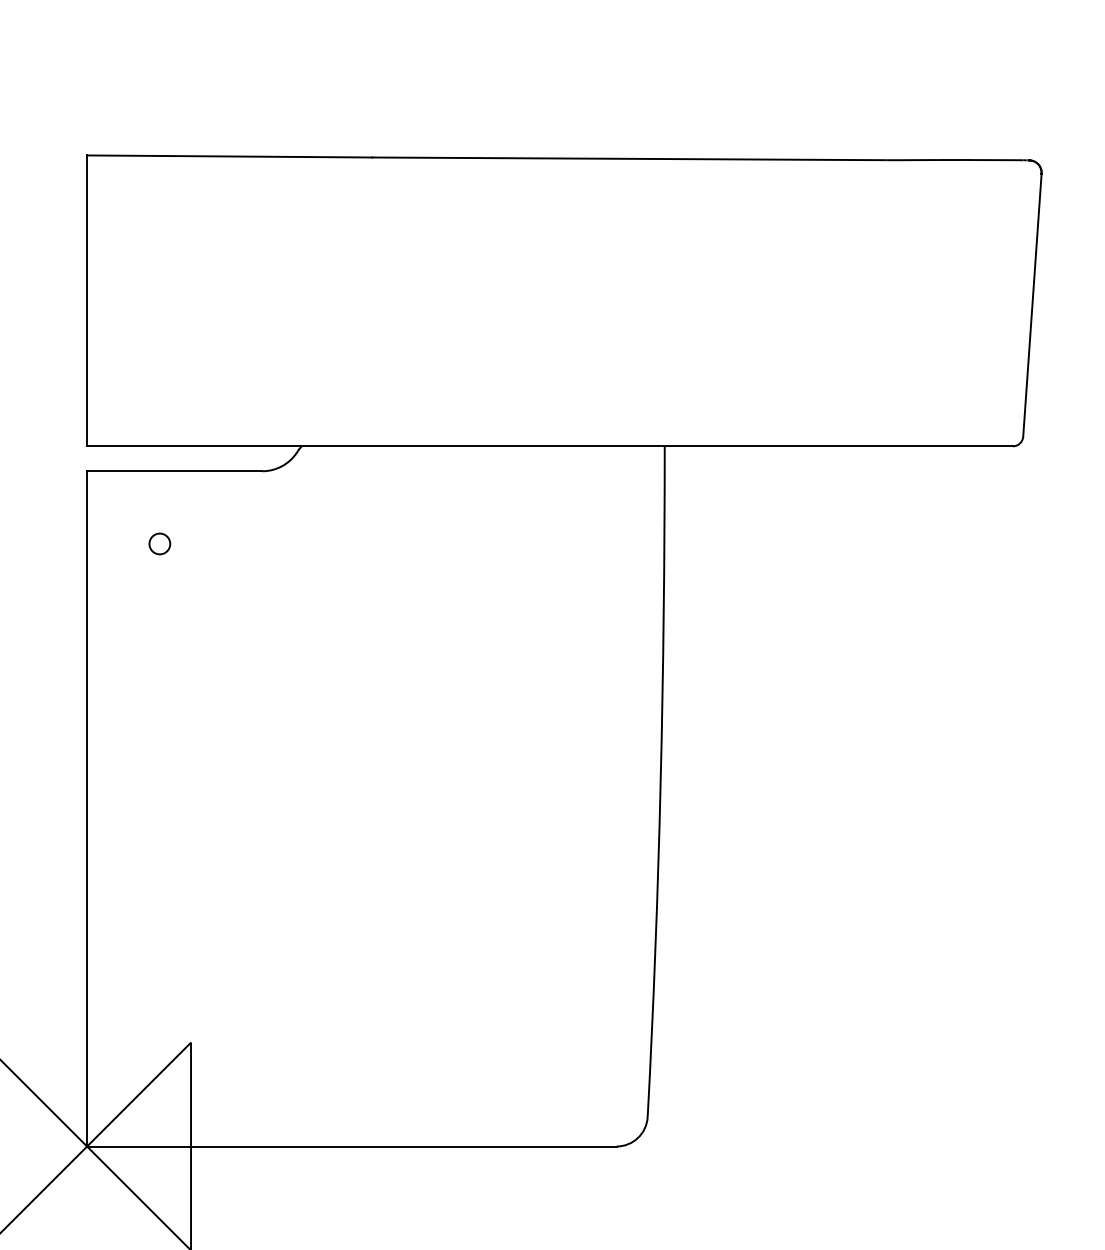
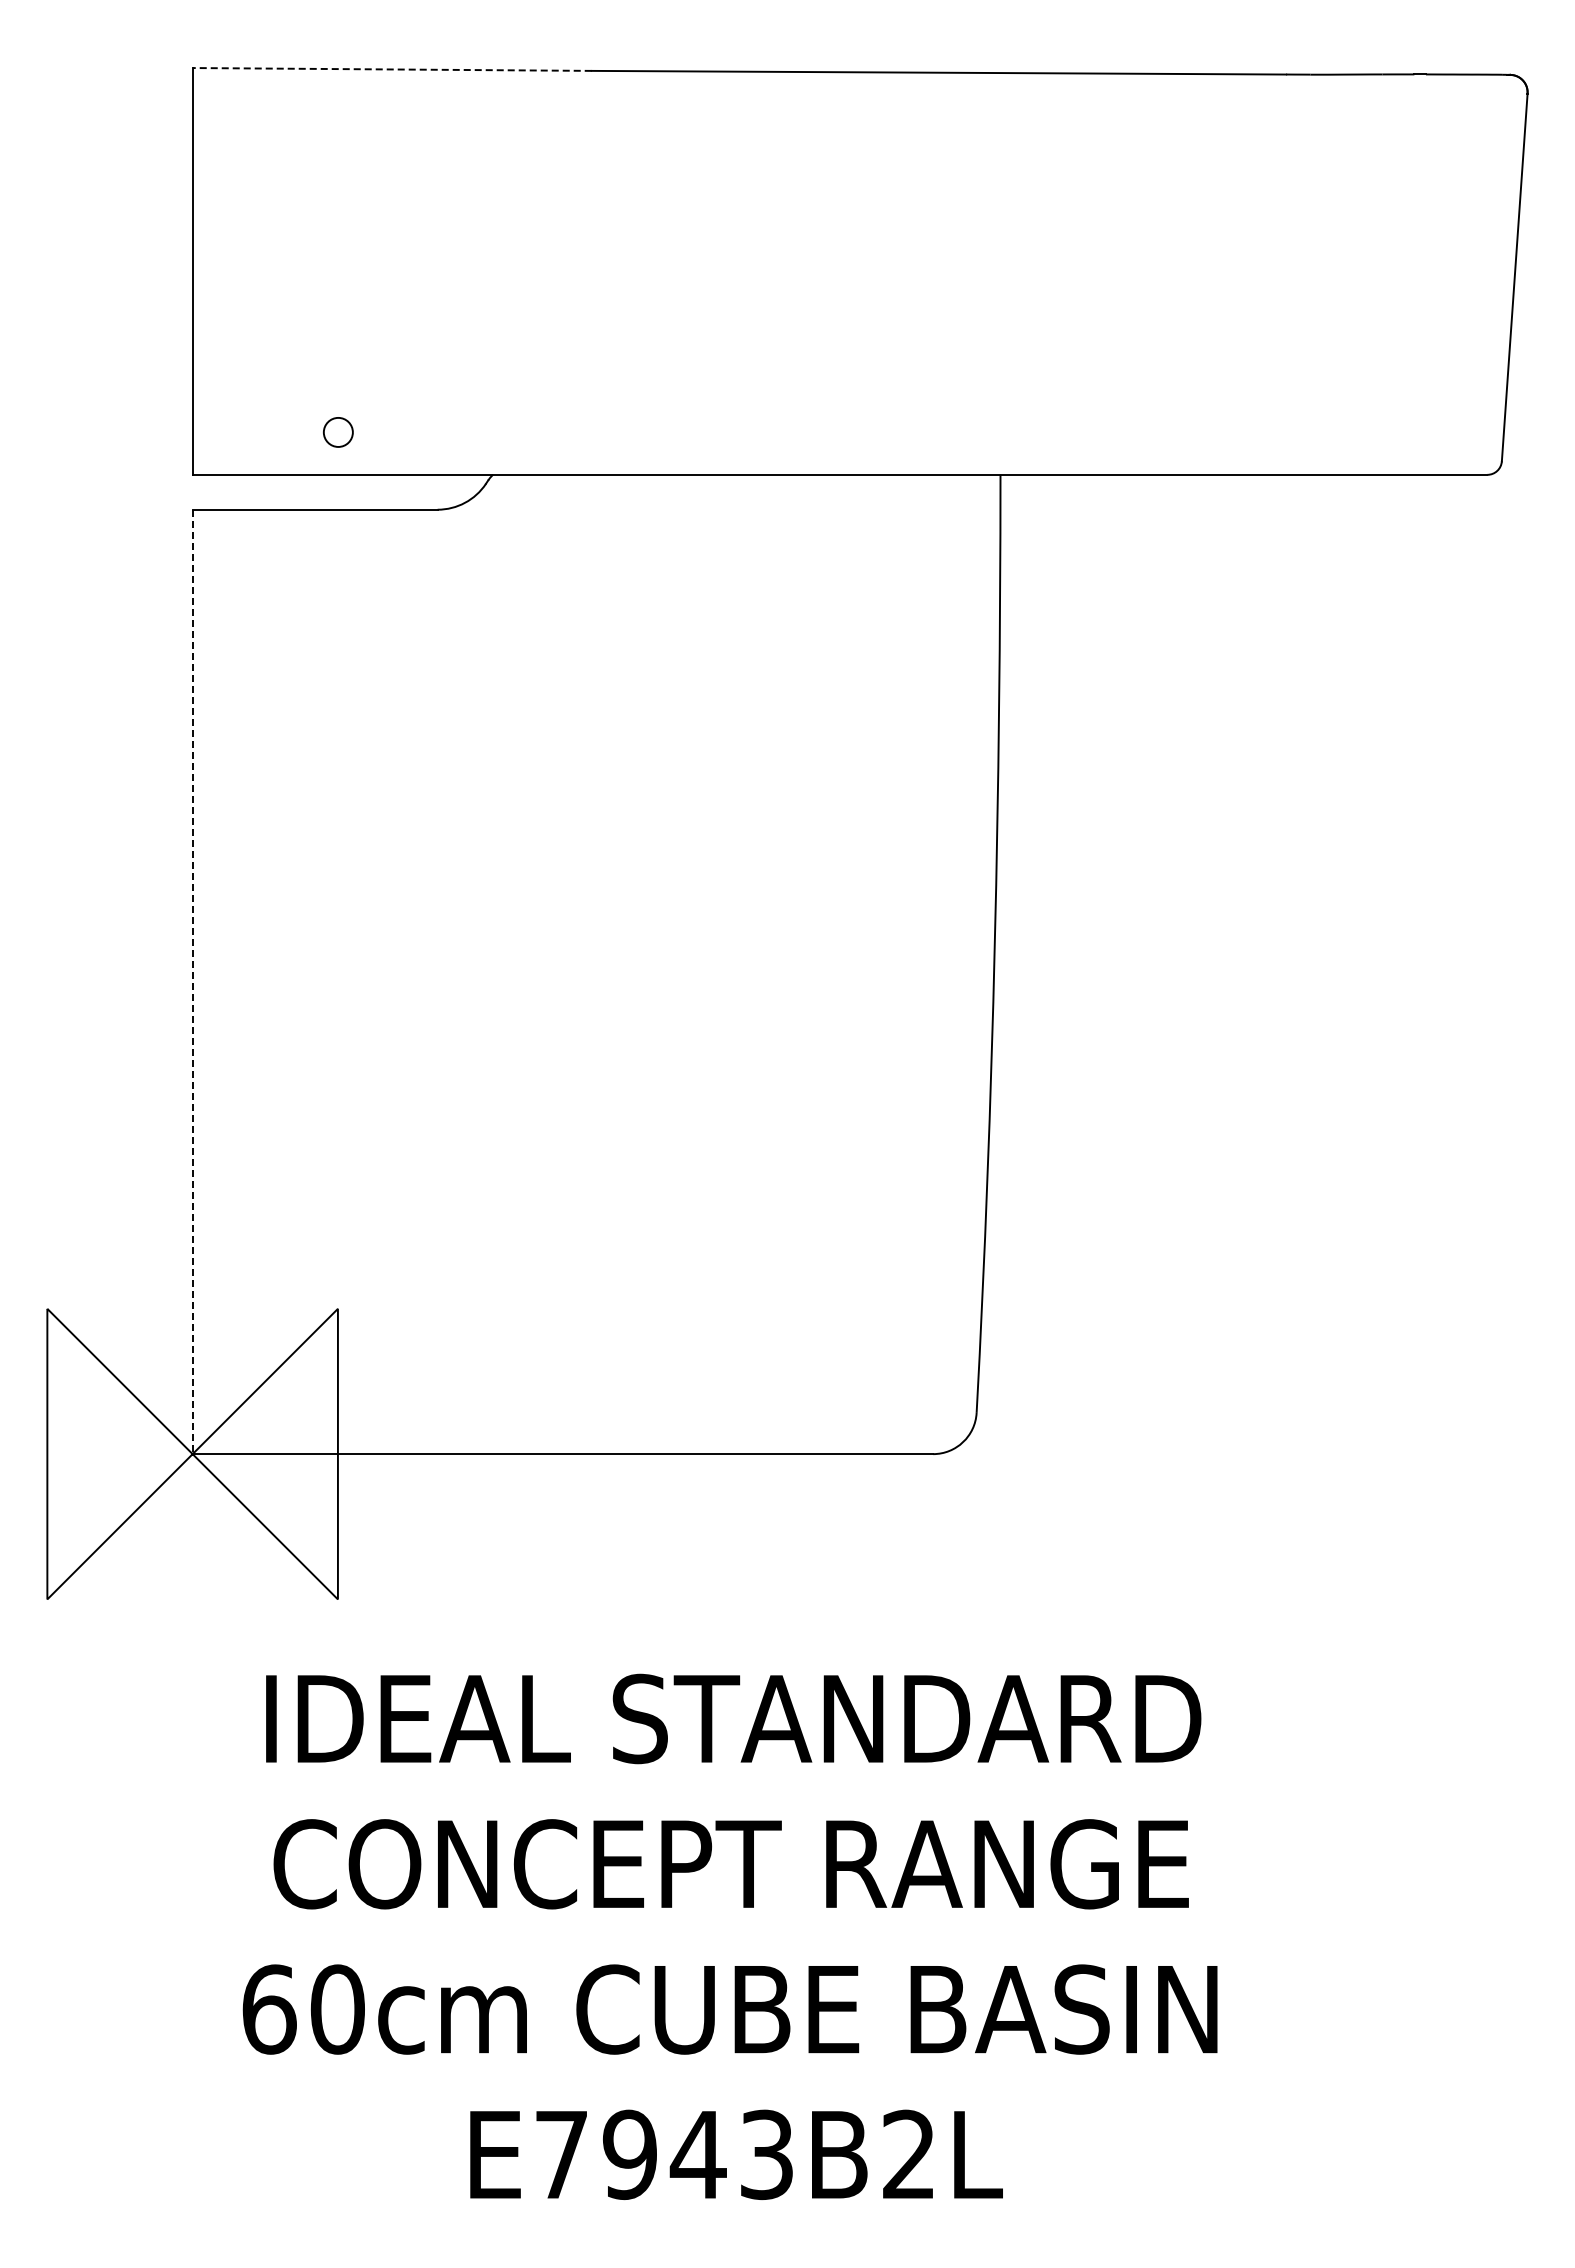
line: (230, 156) -> (392, 69), solid -> dashed
circle: (159, 544) -> (338, 432), moved
line: (87, 809) -> (192, 982), solid -> dashed

